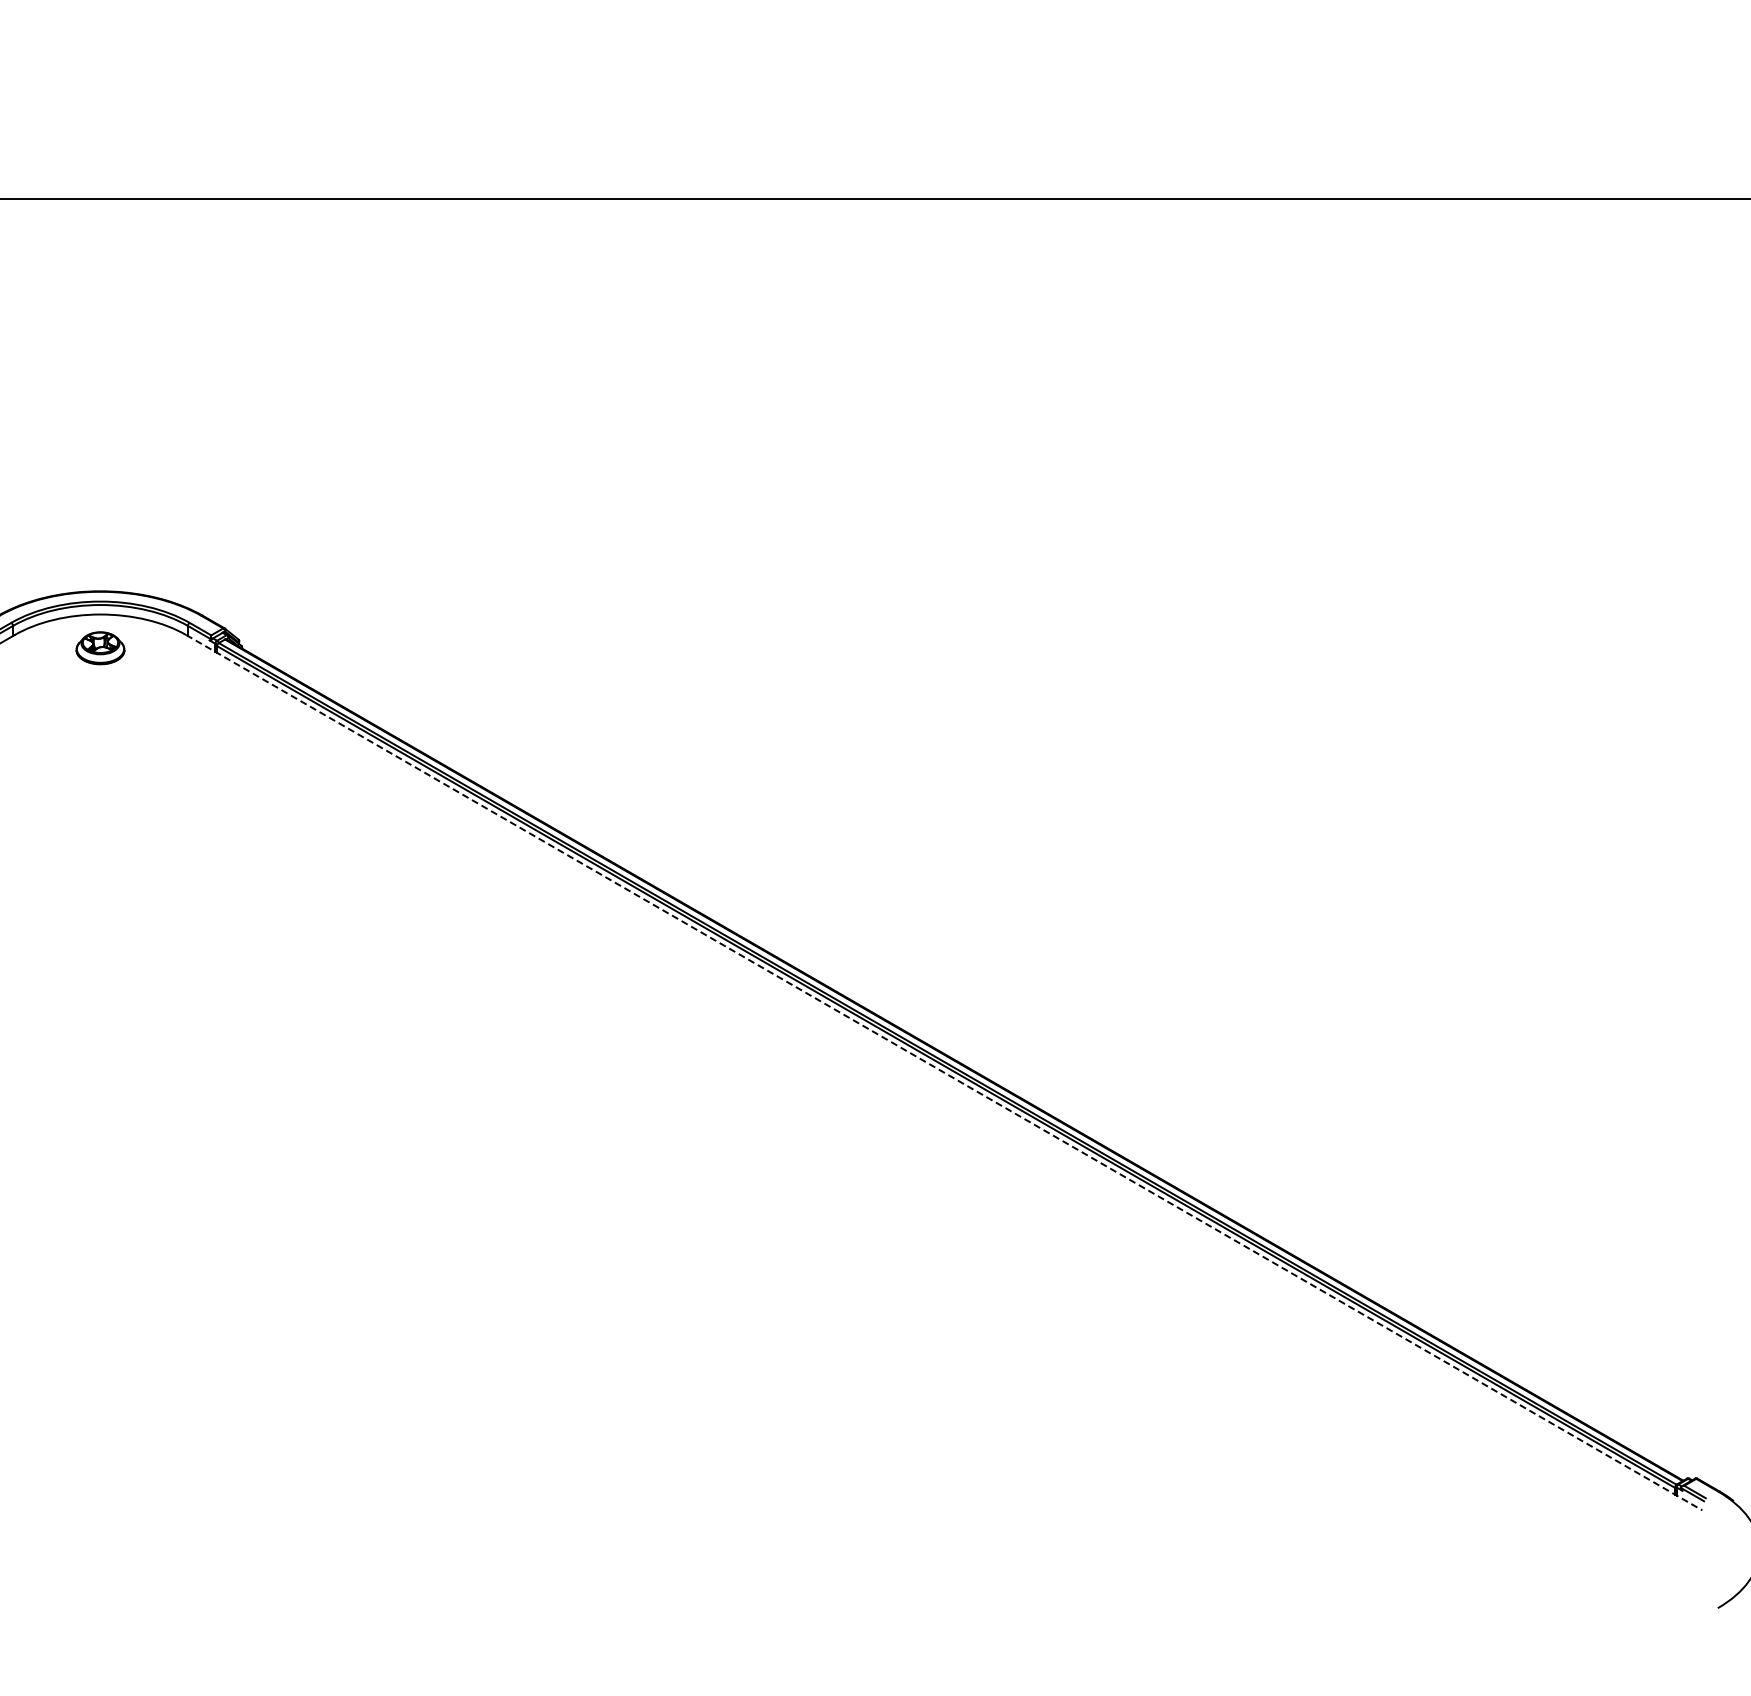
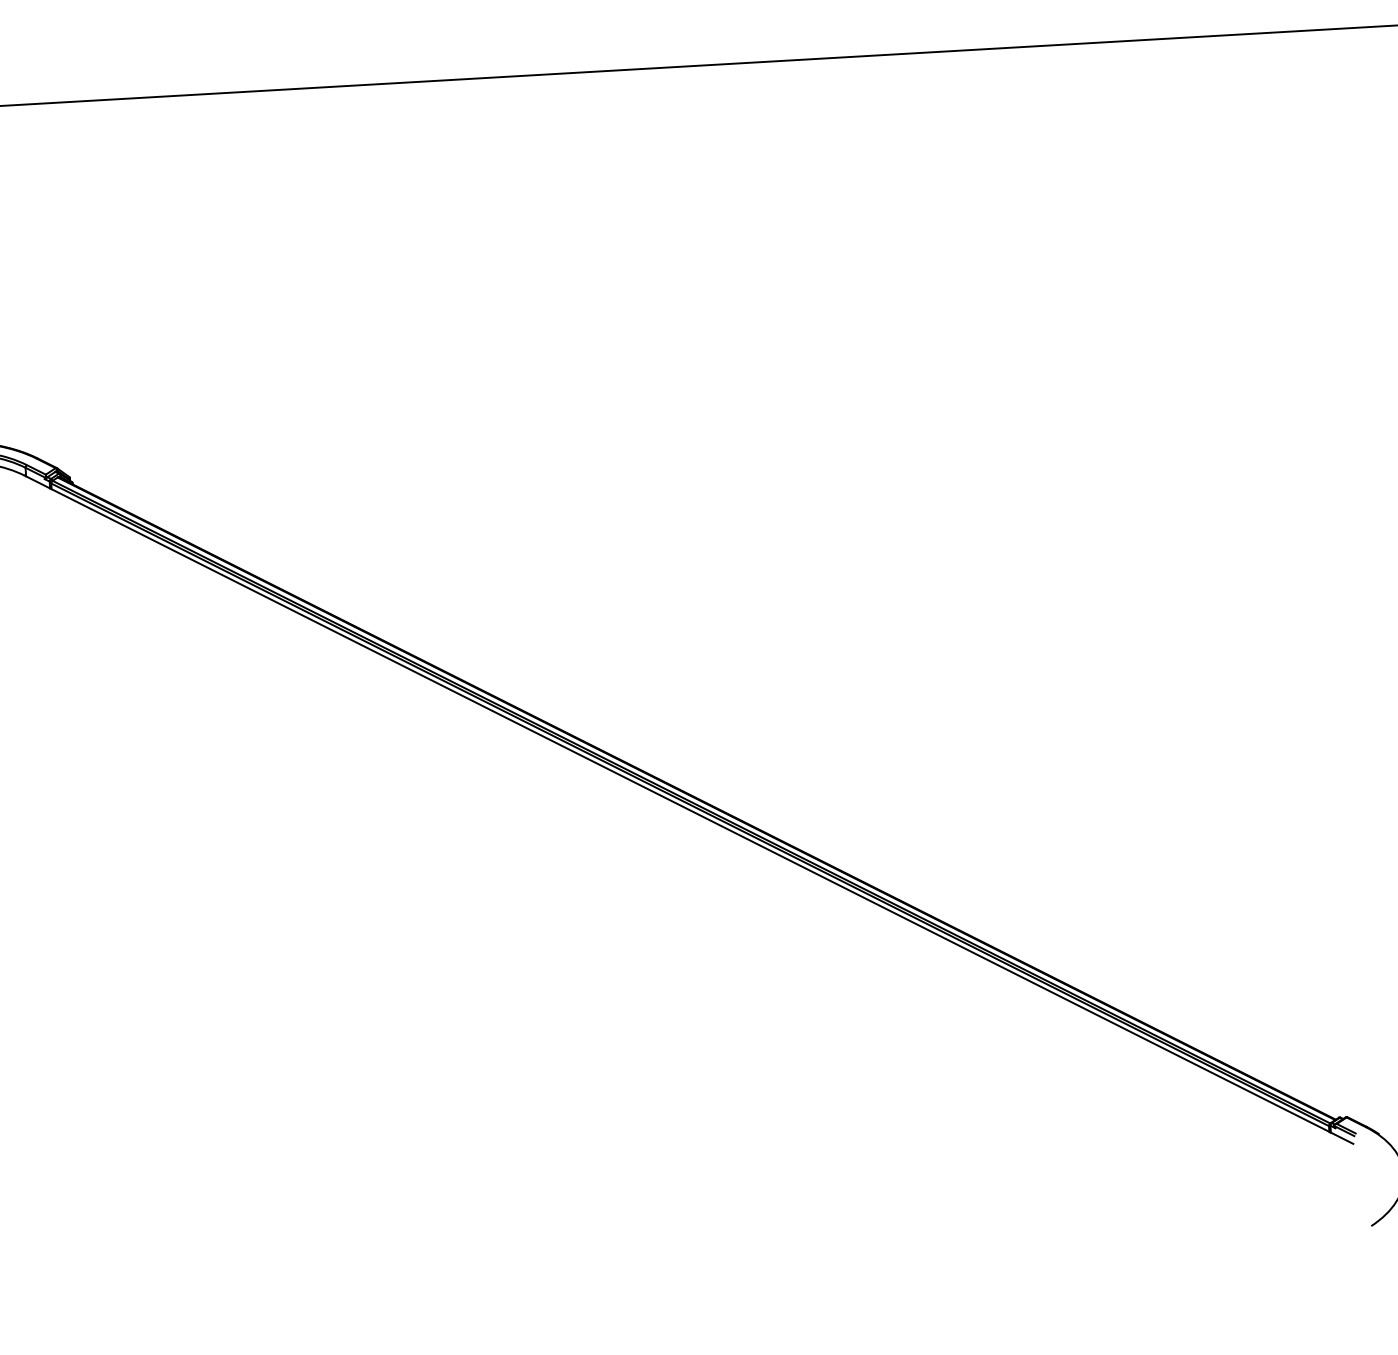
line: (944, 1072) -> (689, 809), dashed -> solid

